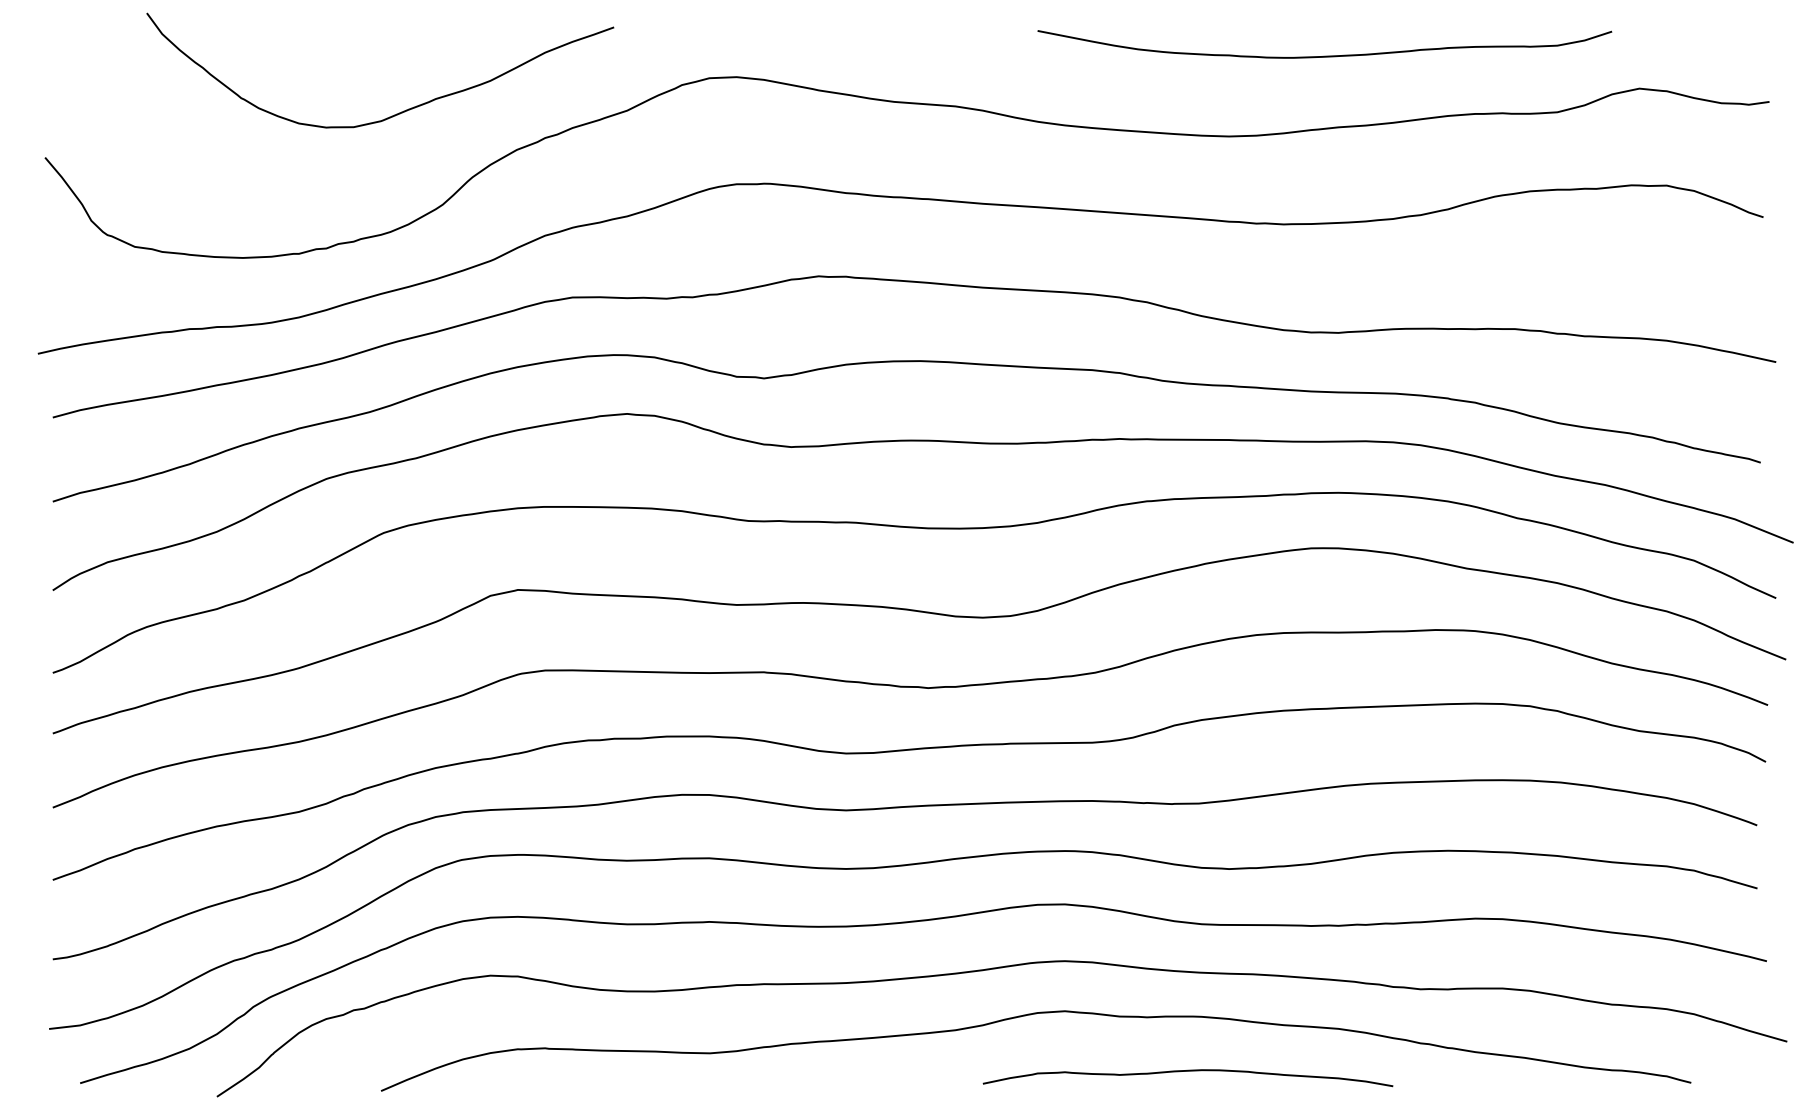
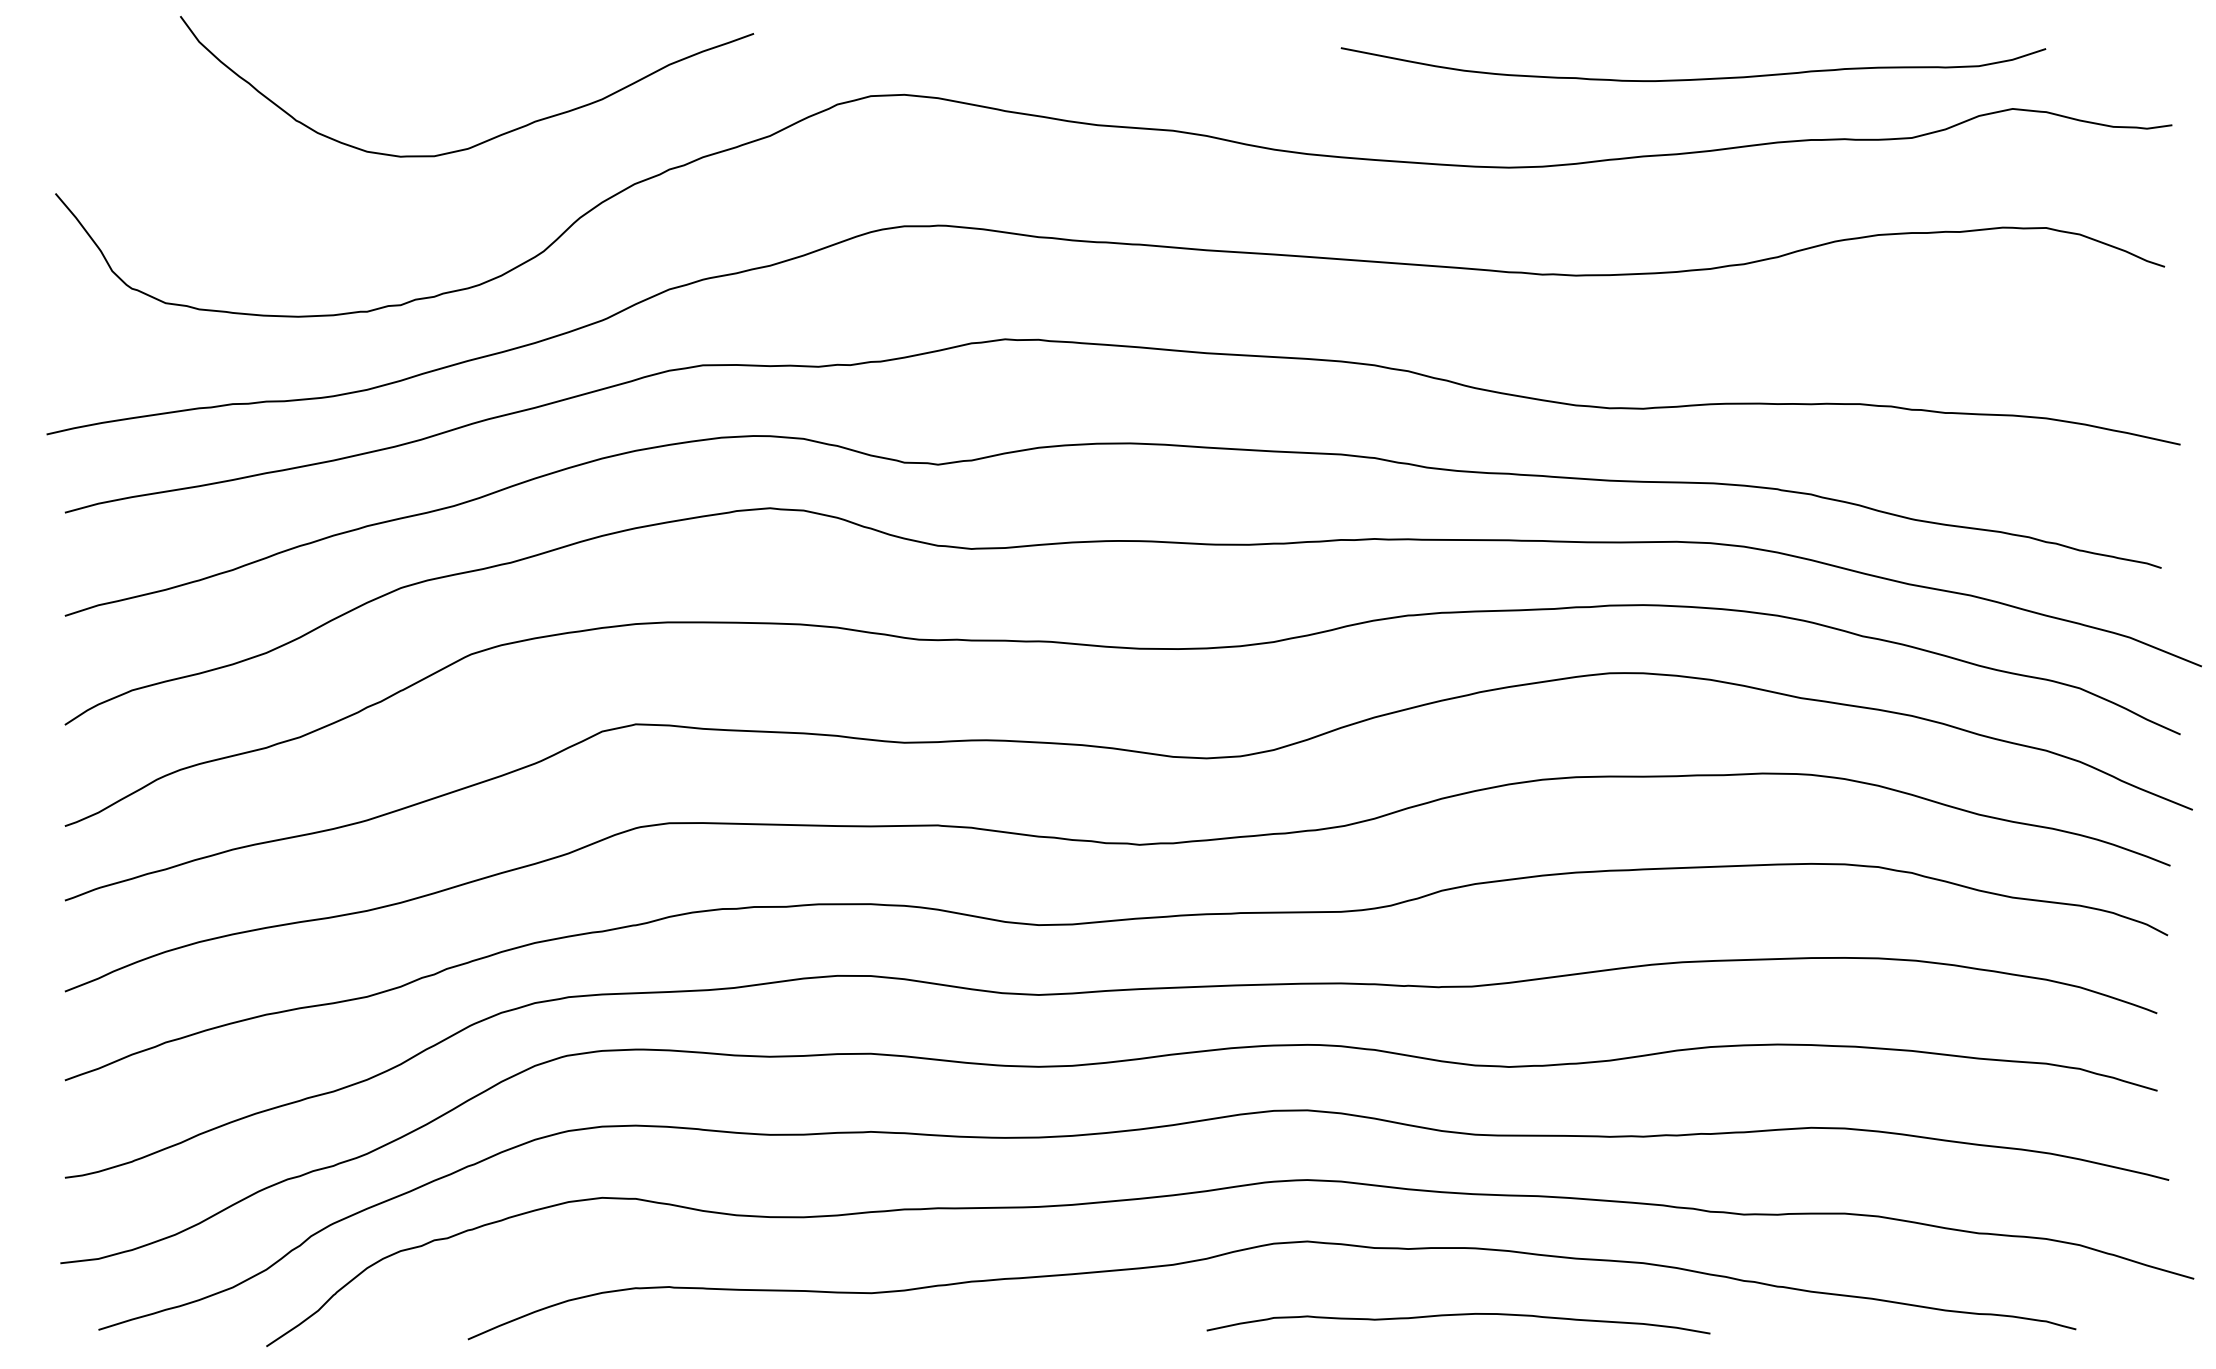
curve: (1324, 55) -> (1693, 78), moved

